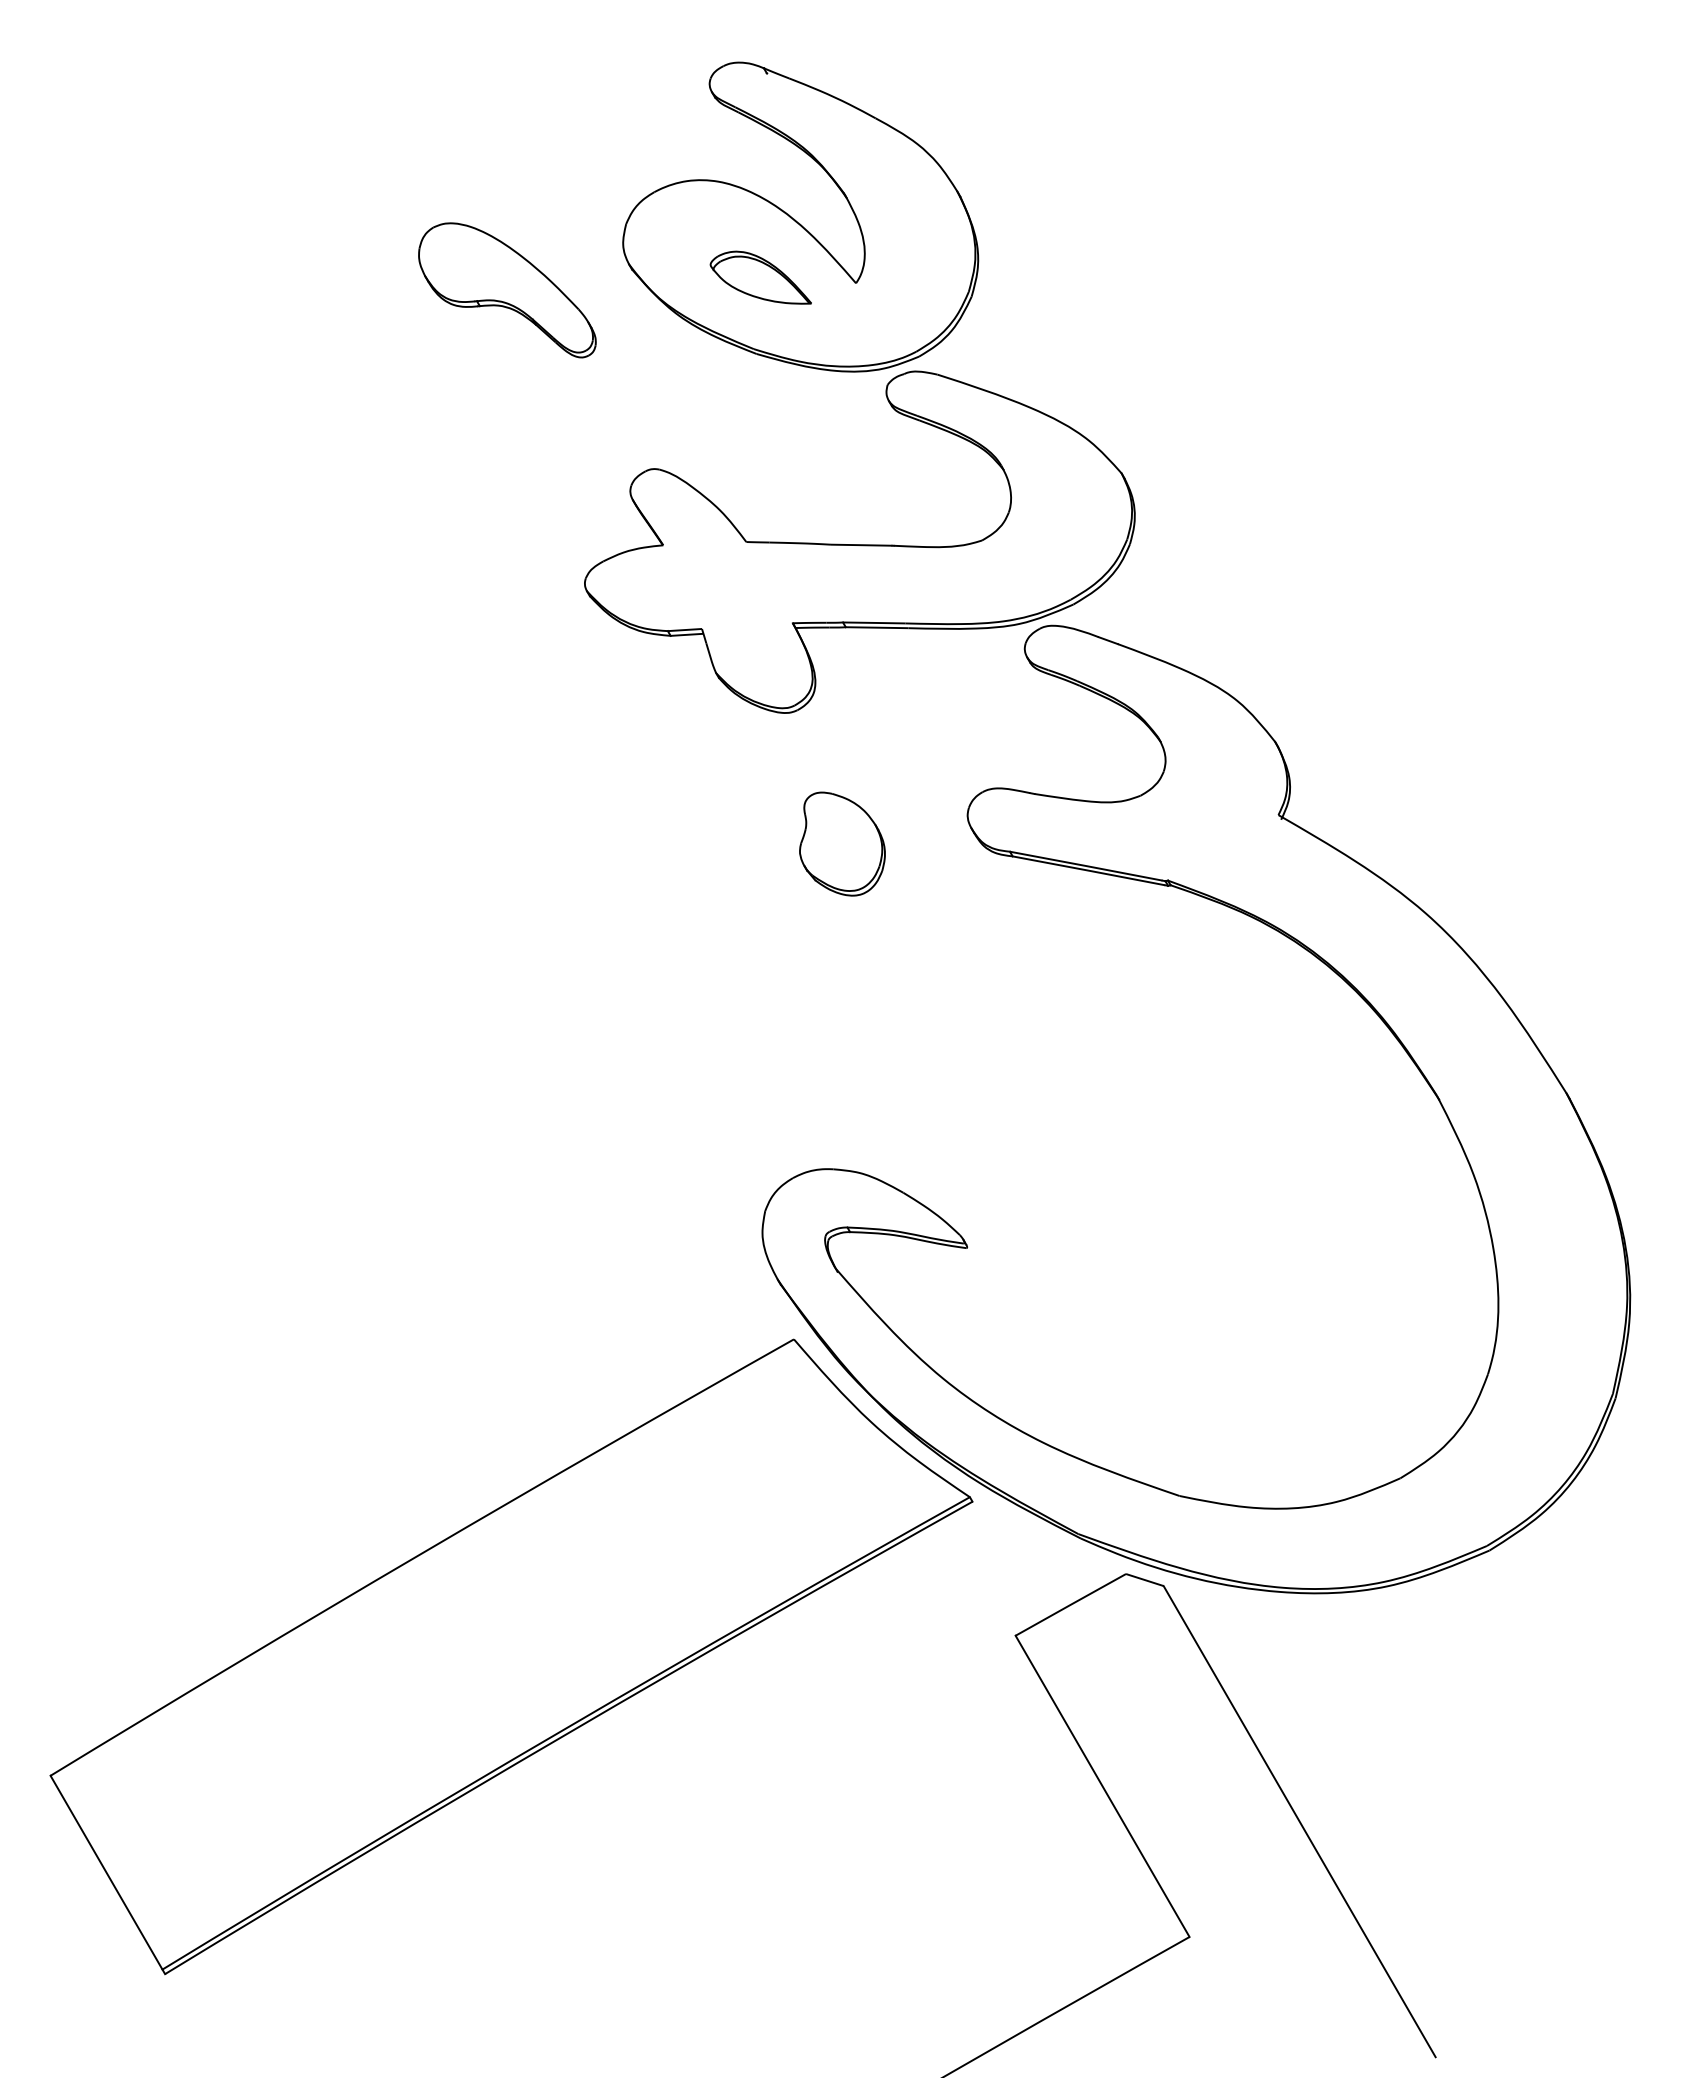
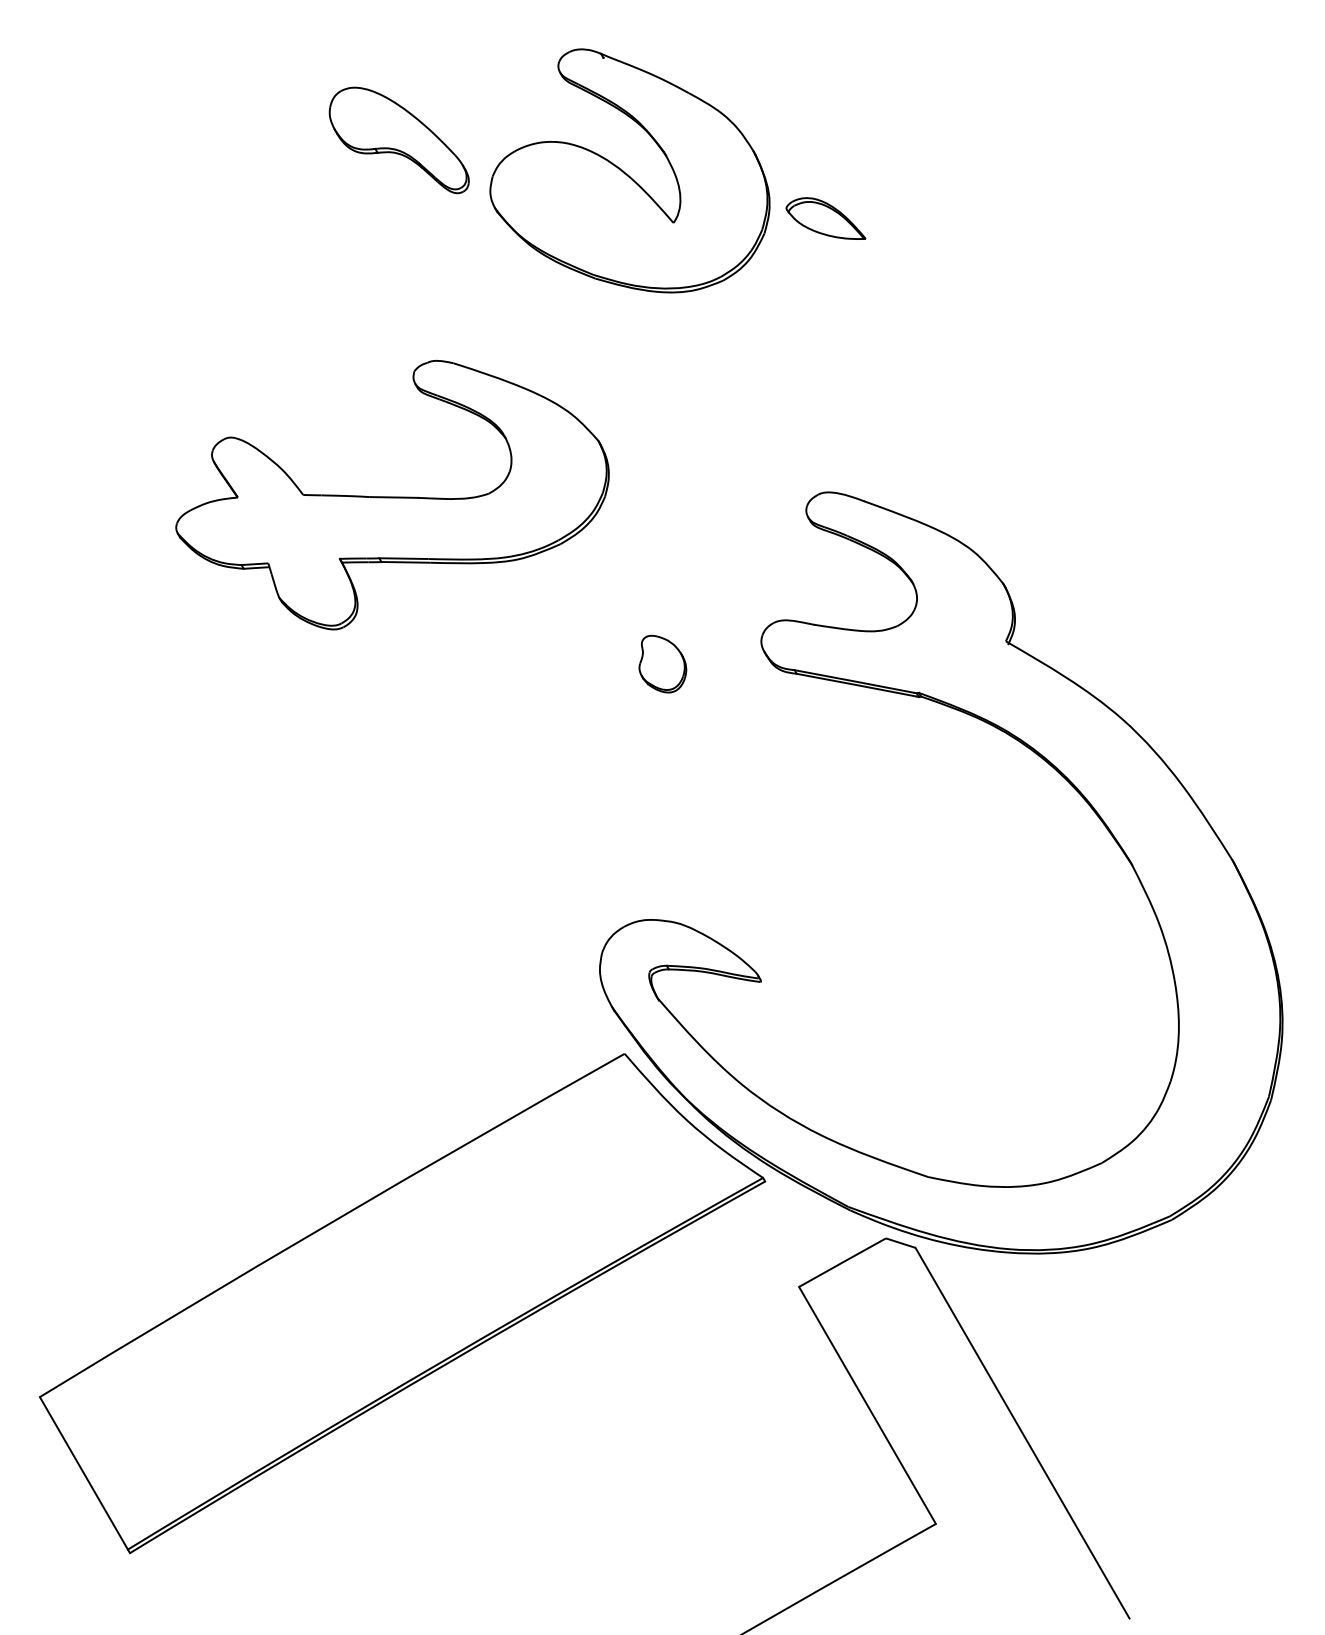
part: (760, 277) -> (825, 218), moved
part: (507, 290) -> (399, 140), moved
part: (859, 541) -> (392, 494), moved
part: (842, 843) -> (662, 663), size x0.7

